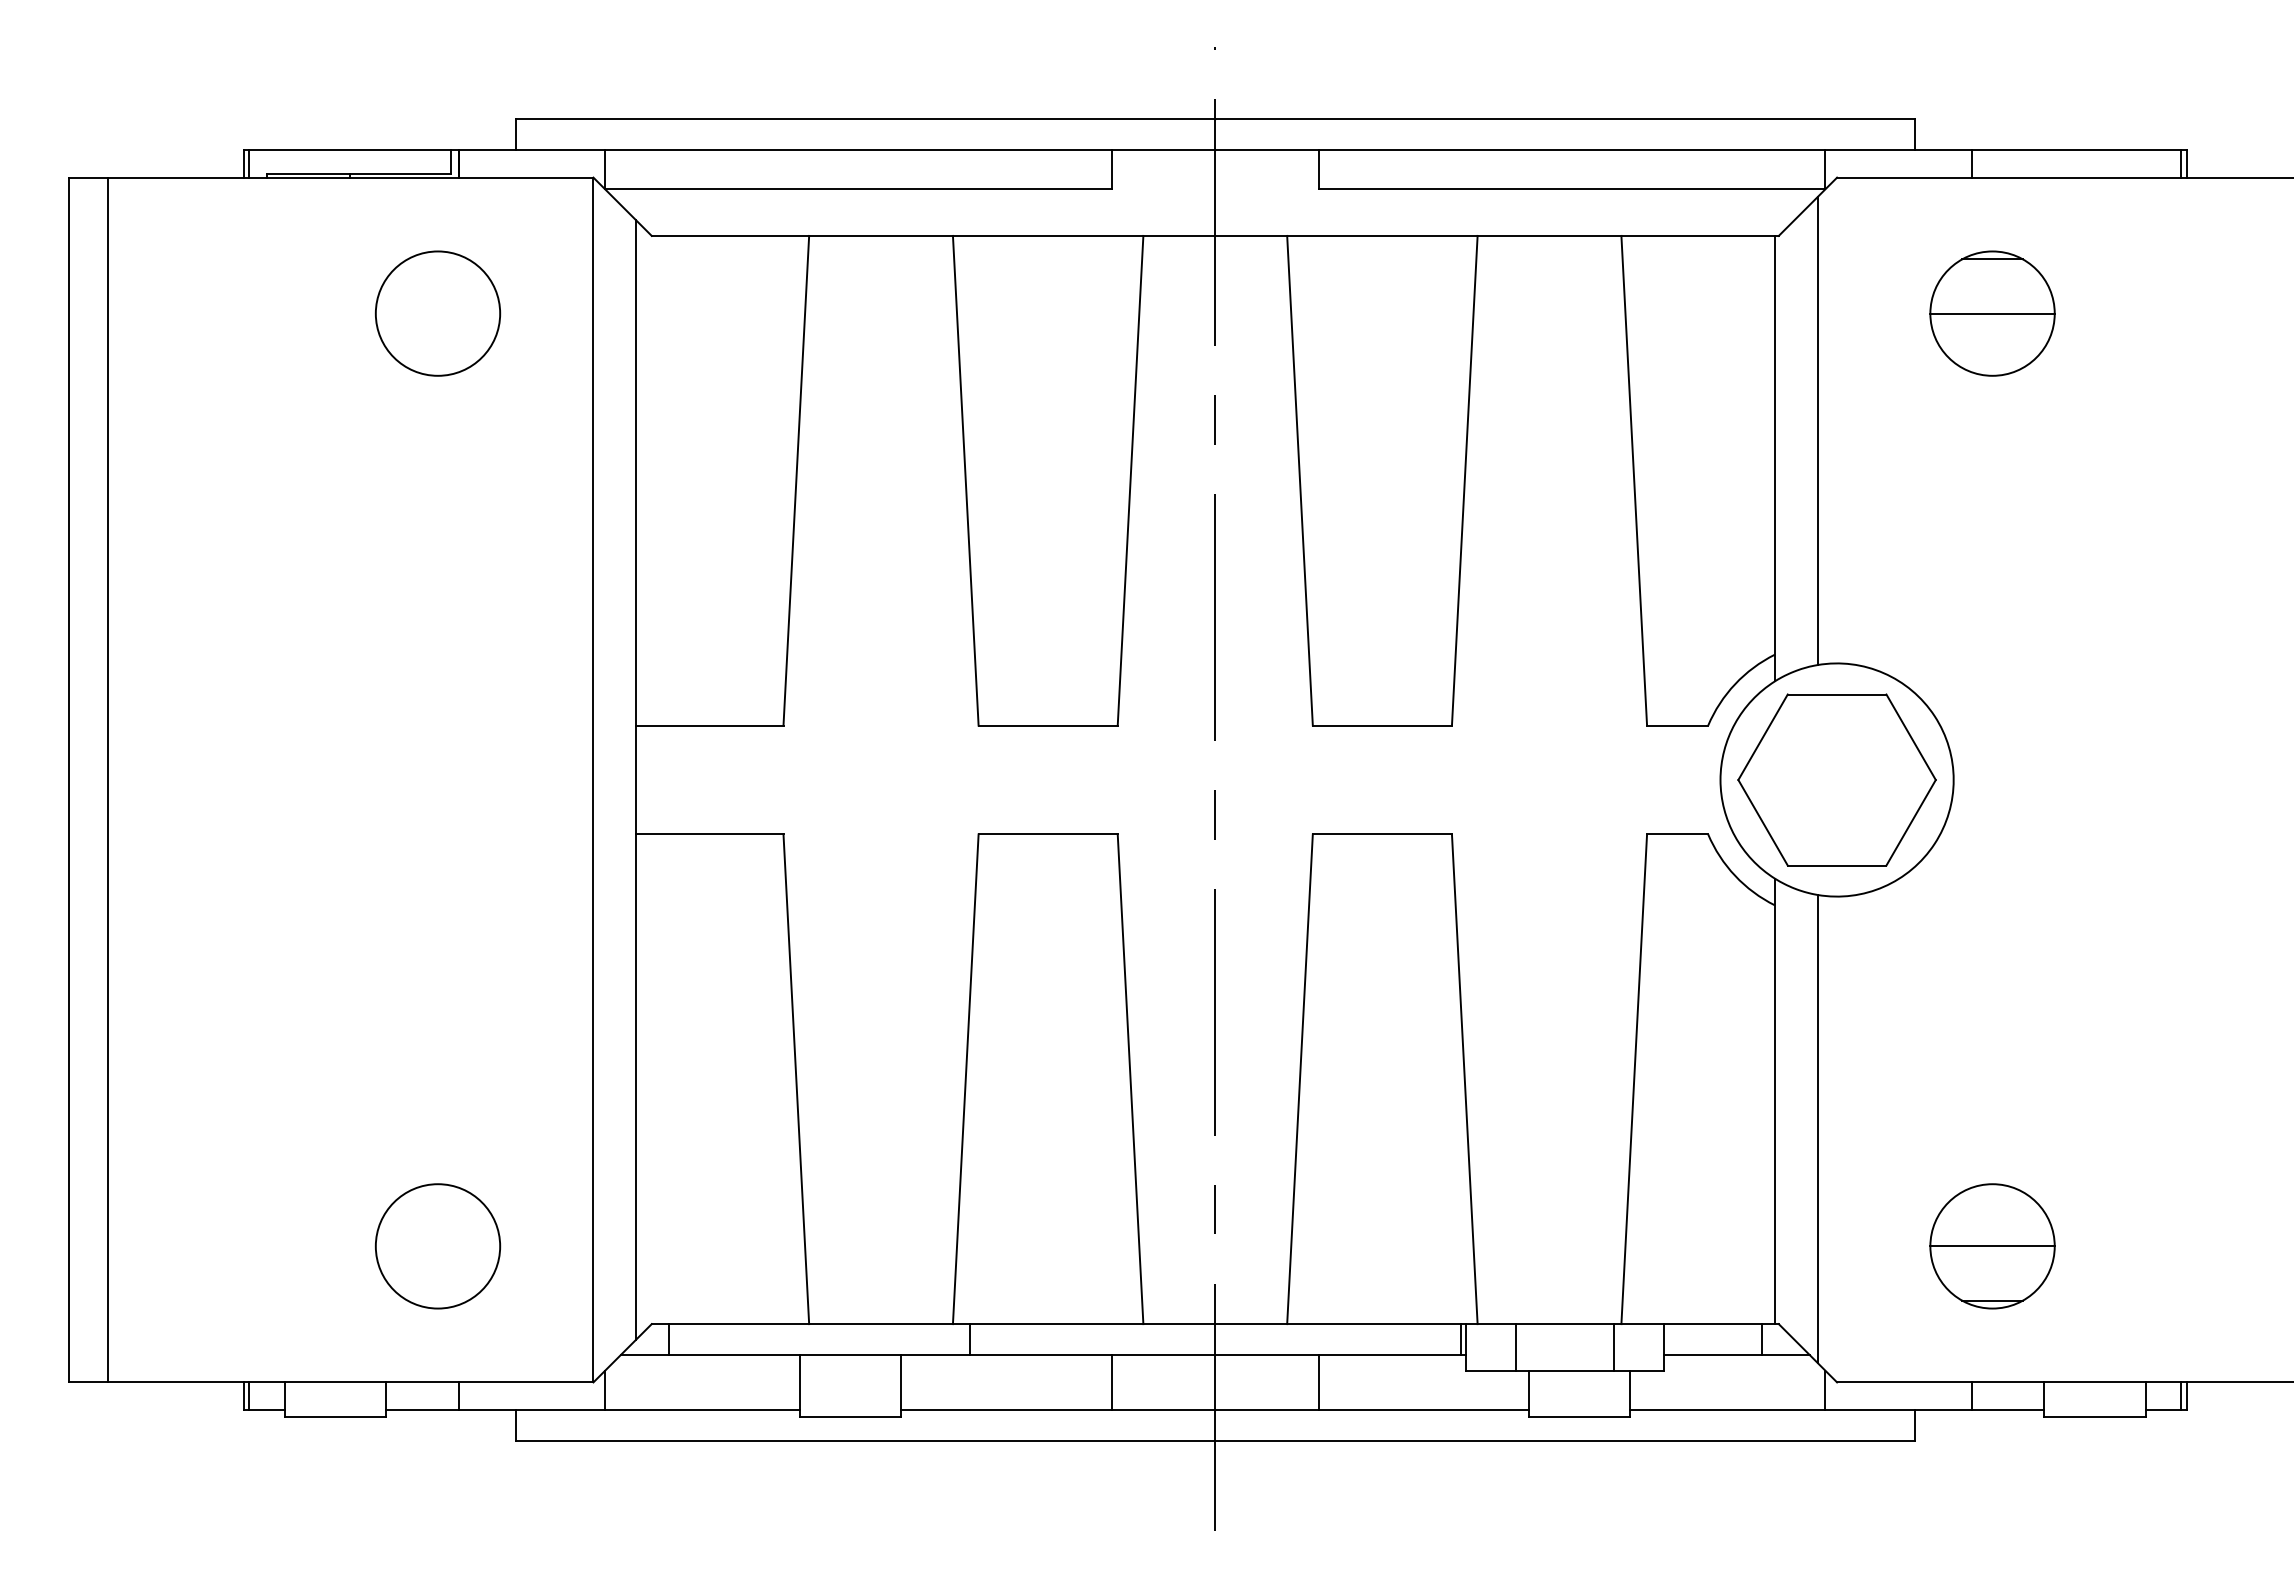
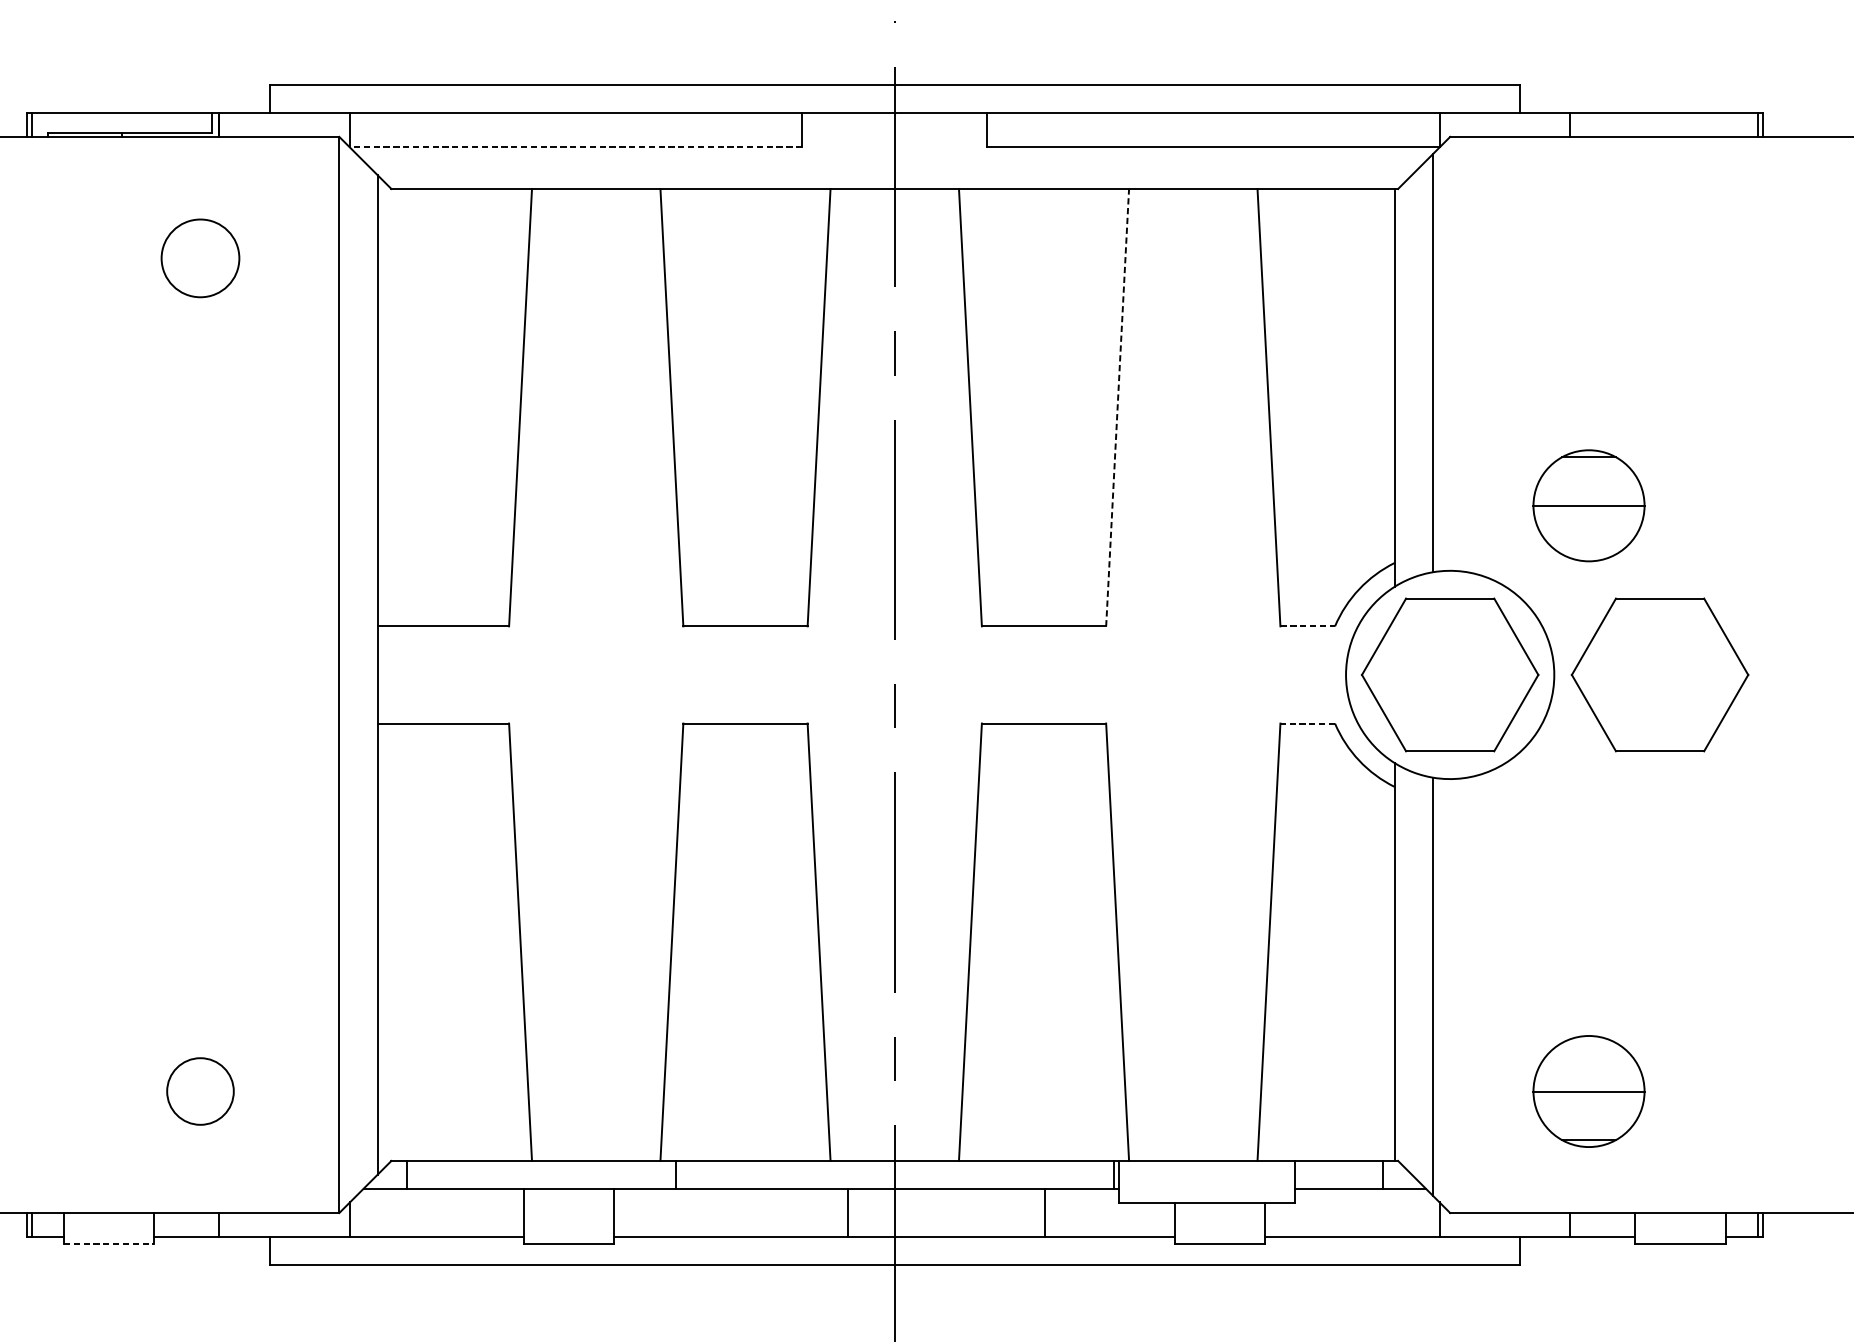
line: (858, 189) -> (576, 147), solid -> dashed
circle: (437, 313) -> (200, 258), size x0.7
part: (1992, 313) -> (1588, 505), moved
line: (1464, 480) -> (1117, 407), solid -> dashed
line: (1677, 725) -> (1307, 626), solid -> dashed
part: (2071, 779) -> (1659, 674), added
line: (1677, 834) -> (1307, 723), solid -> dashed
circle: (437, 1246) -> (200, 1091), size x0.6
line: (1515, 1347) -> (1162, 1181), removed
line: (1614, 1347) -> (1251, 1181), removed
line: (1111, 1382) -> (847, 1213), moved
line: (1318, 1382) -> (1045, 1213), moved
line: (335, 1417) -> (108, 1244), solid -> dashed

